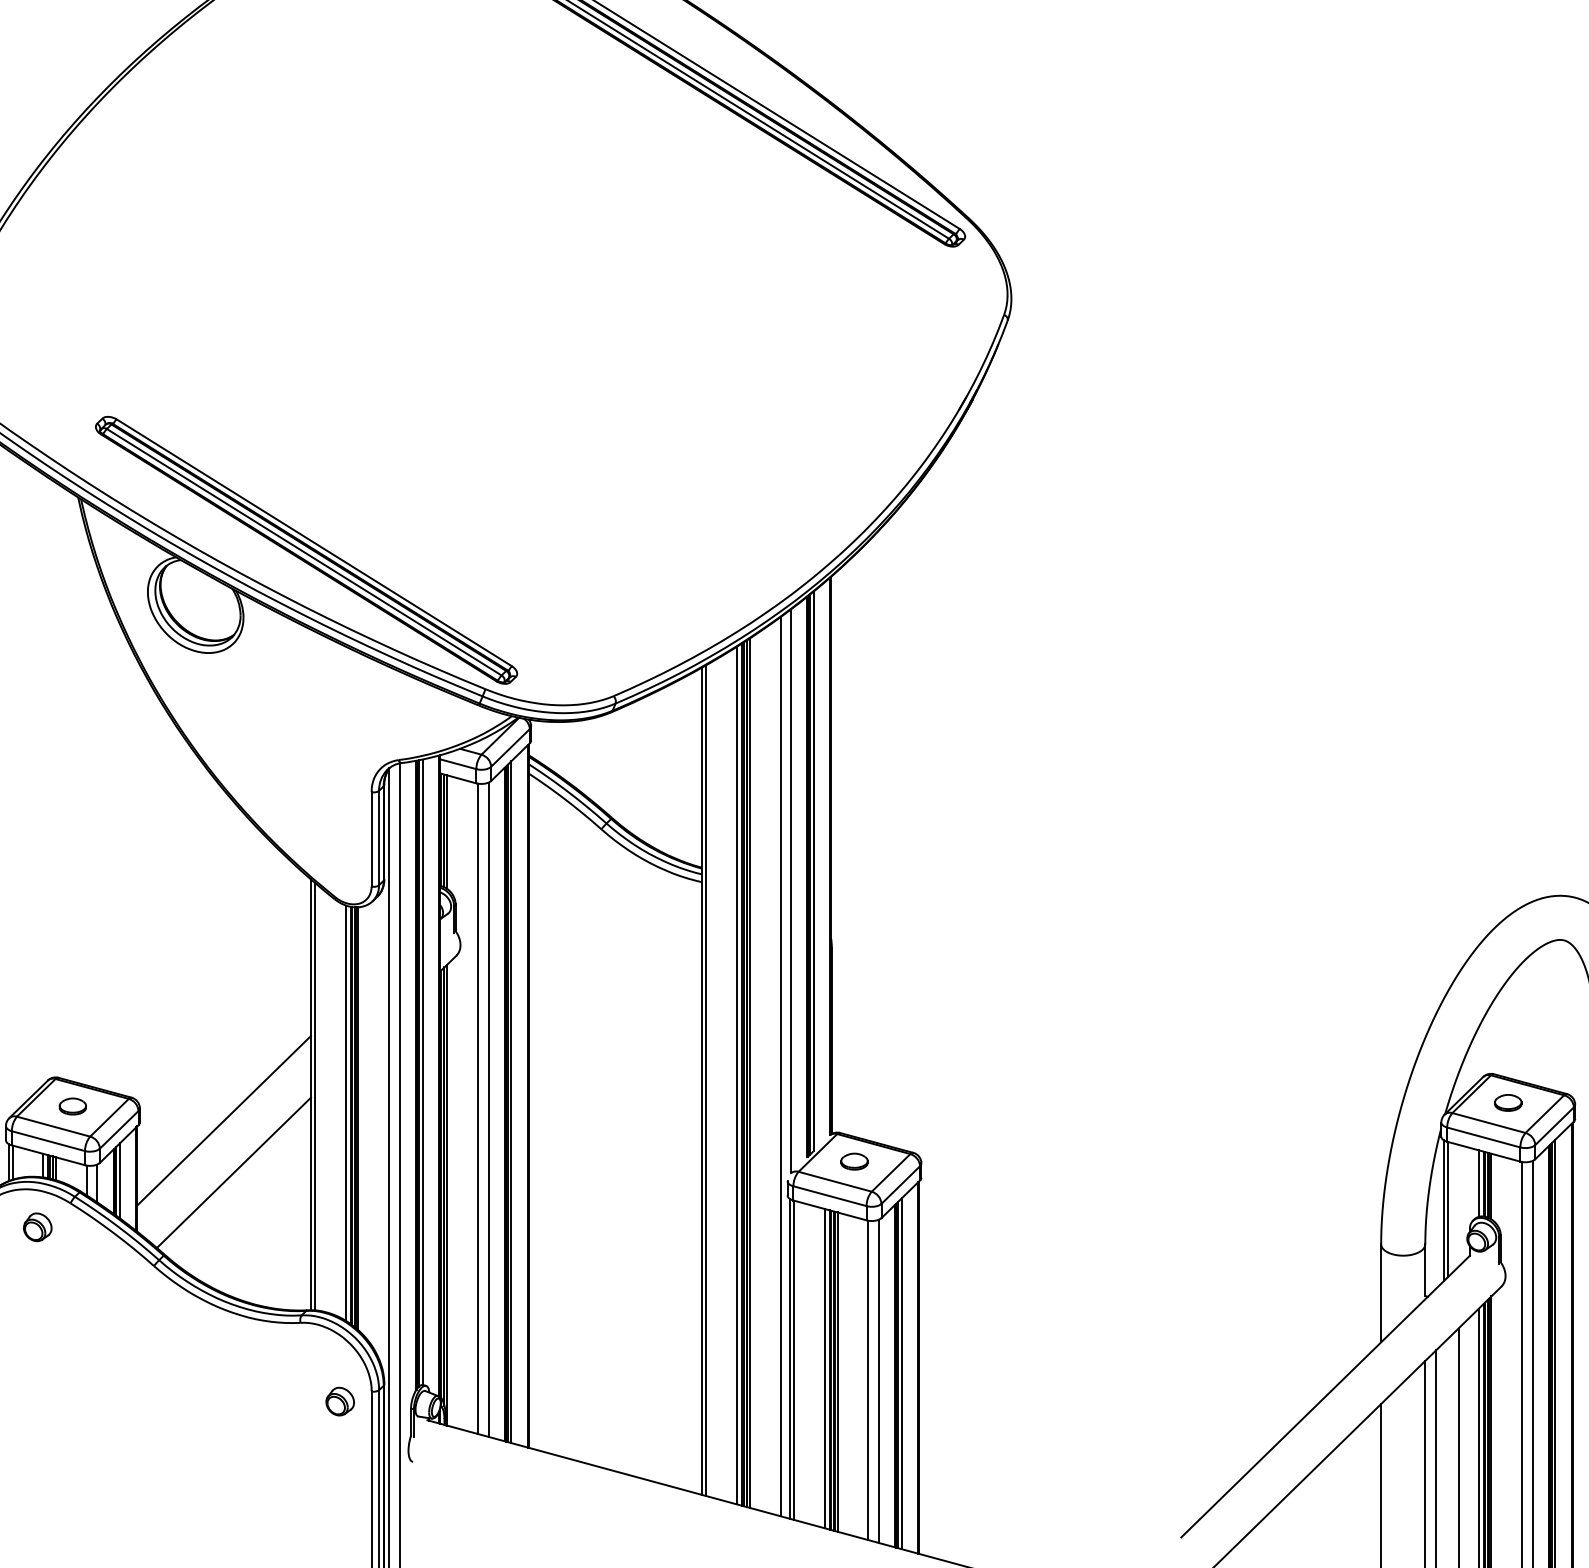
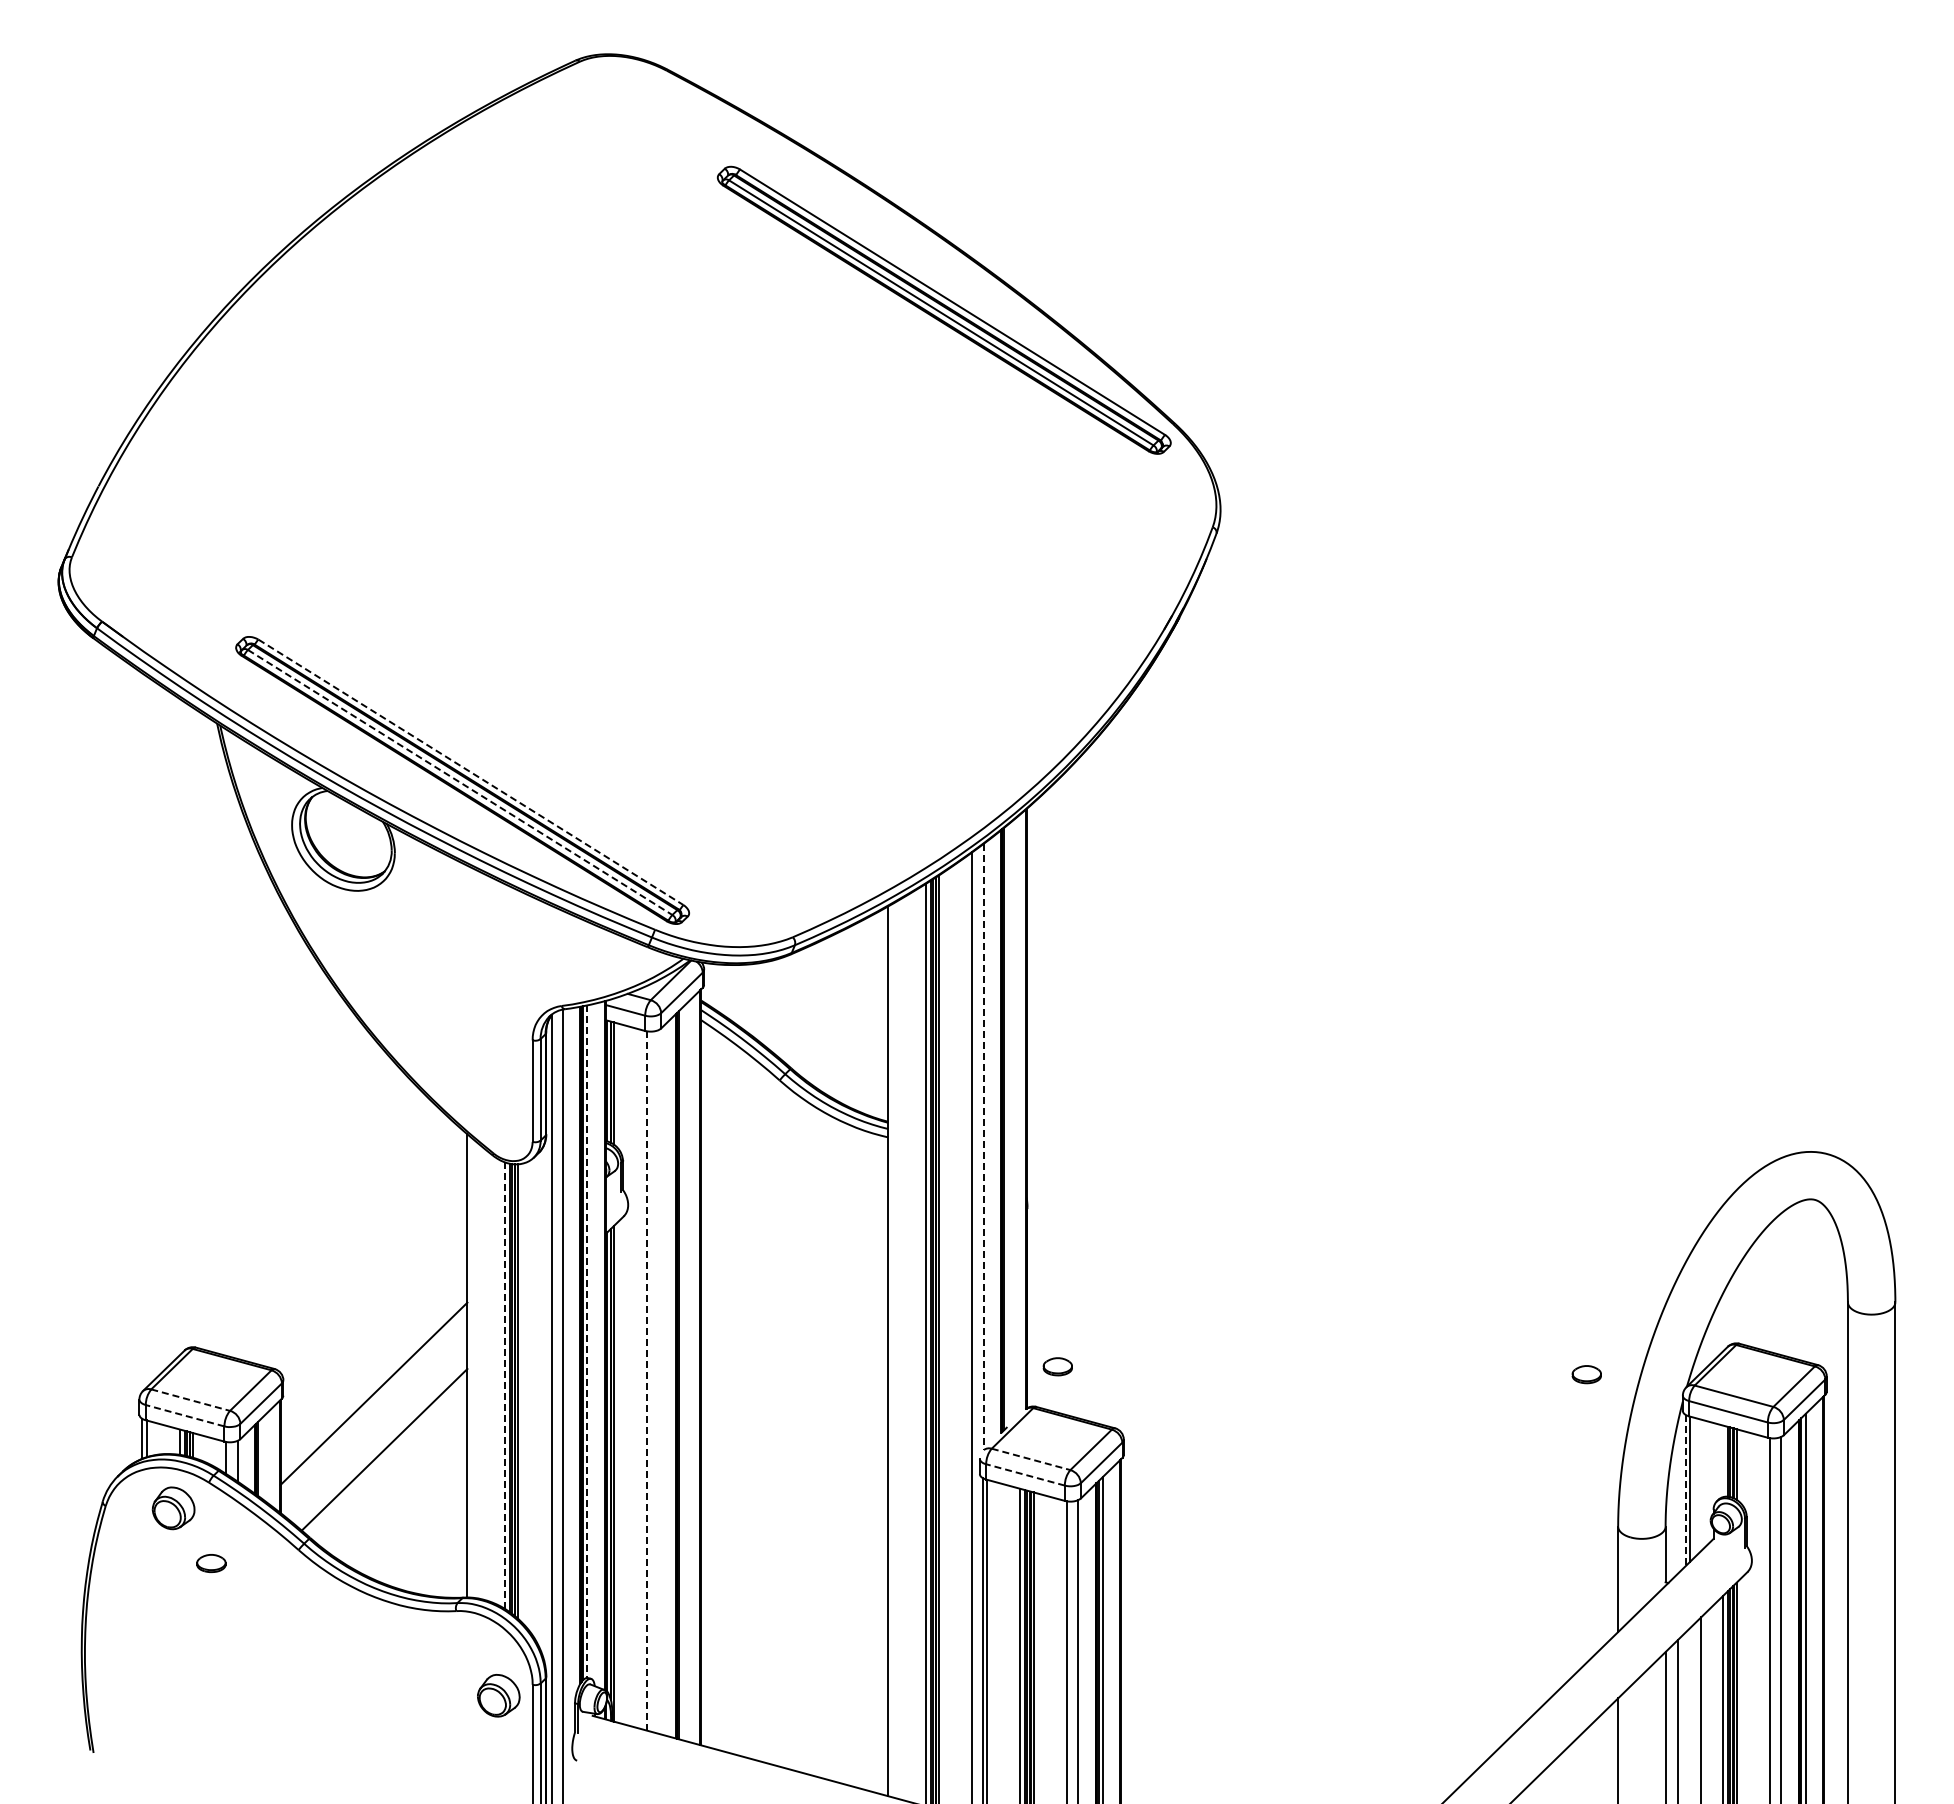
line: (314, 542) -> (471, 772), solid -> dashed
line: (304, 552) -> (460, 782), solid -> dashed
line: (814, 871) -> (1008, 1125), removed
line: (790, 891) -> (983, 1147), solid -> dashed
line: (422, 1073) -> (587, 1342), solid -> dashed
line: (706, 1080) -> (892, 1350), removed
line: (314, 1096) -> (471, 1367), removed
line: (511, 1101) -> (682, 1373), removed
part: (1507, 1102) -> (1586, 1374), moved
part: (72, 1106) -> (211, 1563), moved
line: (478, 1108) -> (647, 1380), solid -> dashed
line: (488, 1109) -> (658, 1381), removed
line: (346, 1113) -> (505, 1386), solid -> dashed
line: (53, 1126) -> (190, 1400), solid -> dashed
line: (48, 1140) -> (185, 1415), solid -> dashed
part: (854, 1161) -> (1057, 1366), moved
line: (120, 1179) -> (262, 1457), removed
line: (835, 1181) -> (1031, 1459), solid -> dashed
line: (1479, 1183) -> (1723, 1461), removed
line: (829, 1195) -> (1025, 1474), solid -> dashed
line: (1443, 1210) -> (1685, 1490), solid -> dashed
part: (37, 1227) -> (173, 1508), size x1.4
part: (339, 1401) -> (498, 1695), size x1.4

